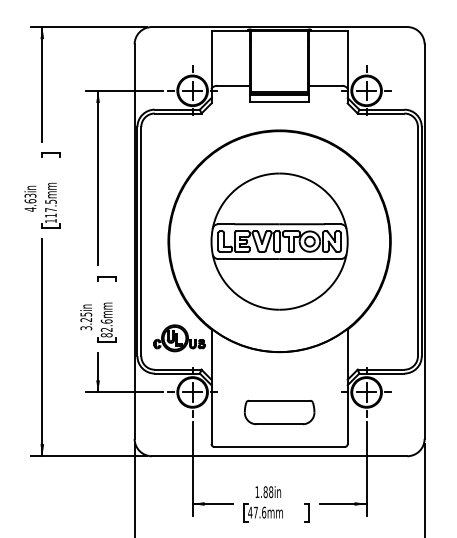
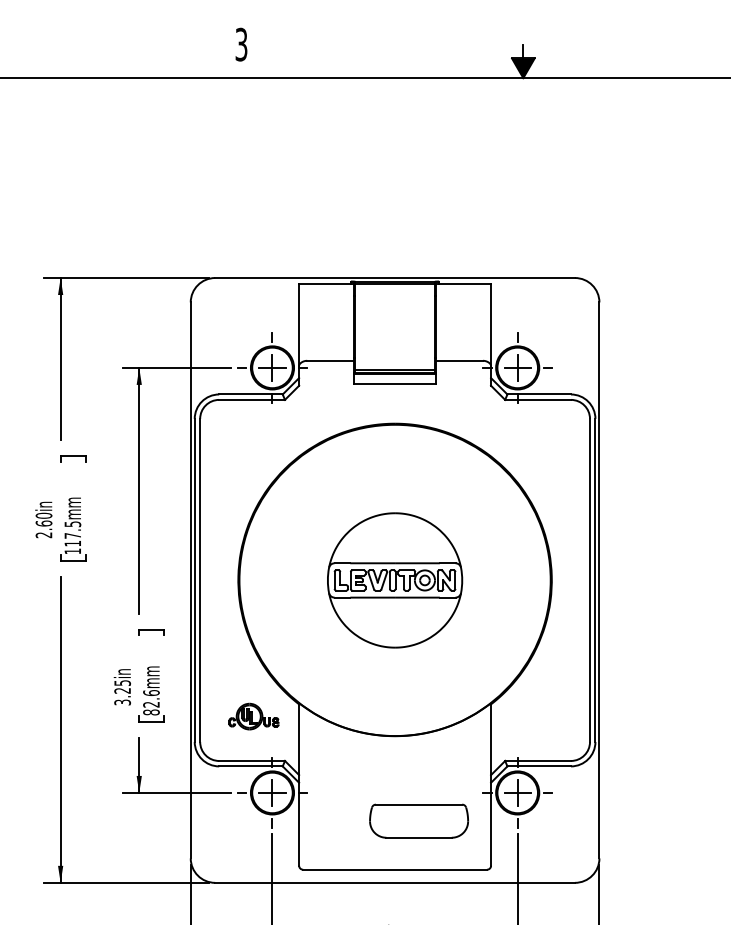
text: (30, 202) -> (43, 525), 4.63in -> 2.60in
part: (279, 241) -> (394, 580), size x0.7
part: (179, 338) -> (253, 716), size x0.7
part: (279, 411) -> (418, 820), moved

